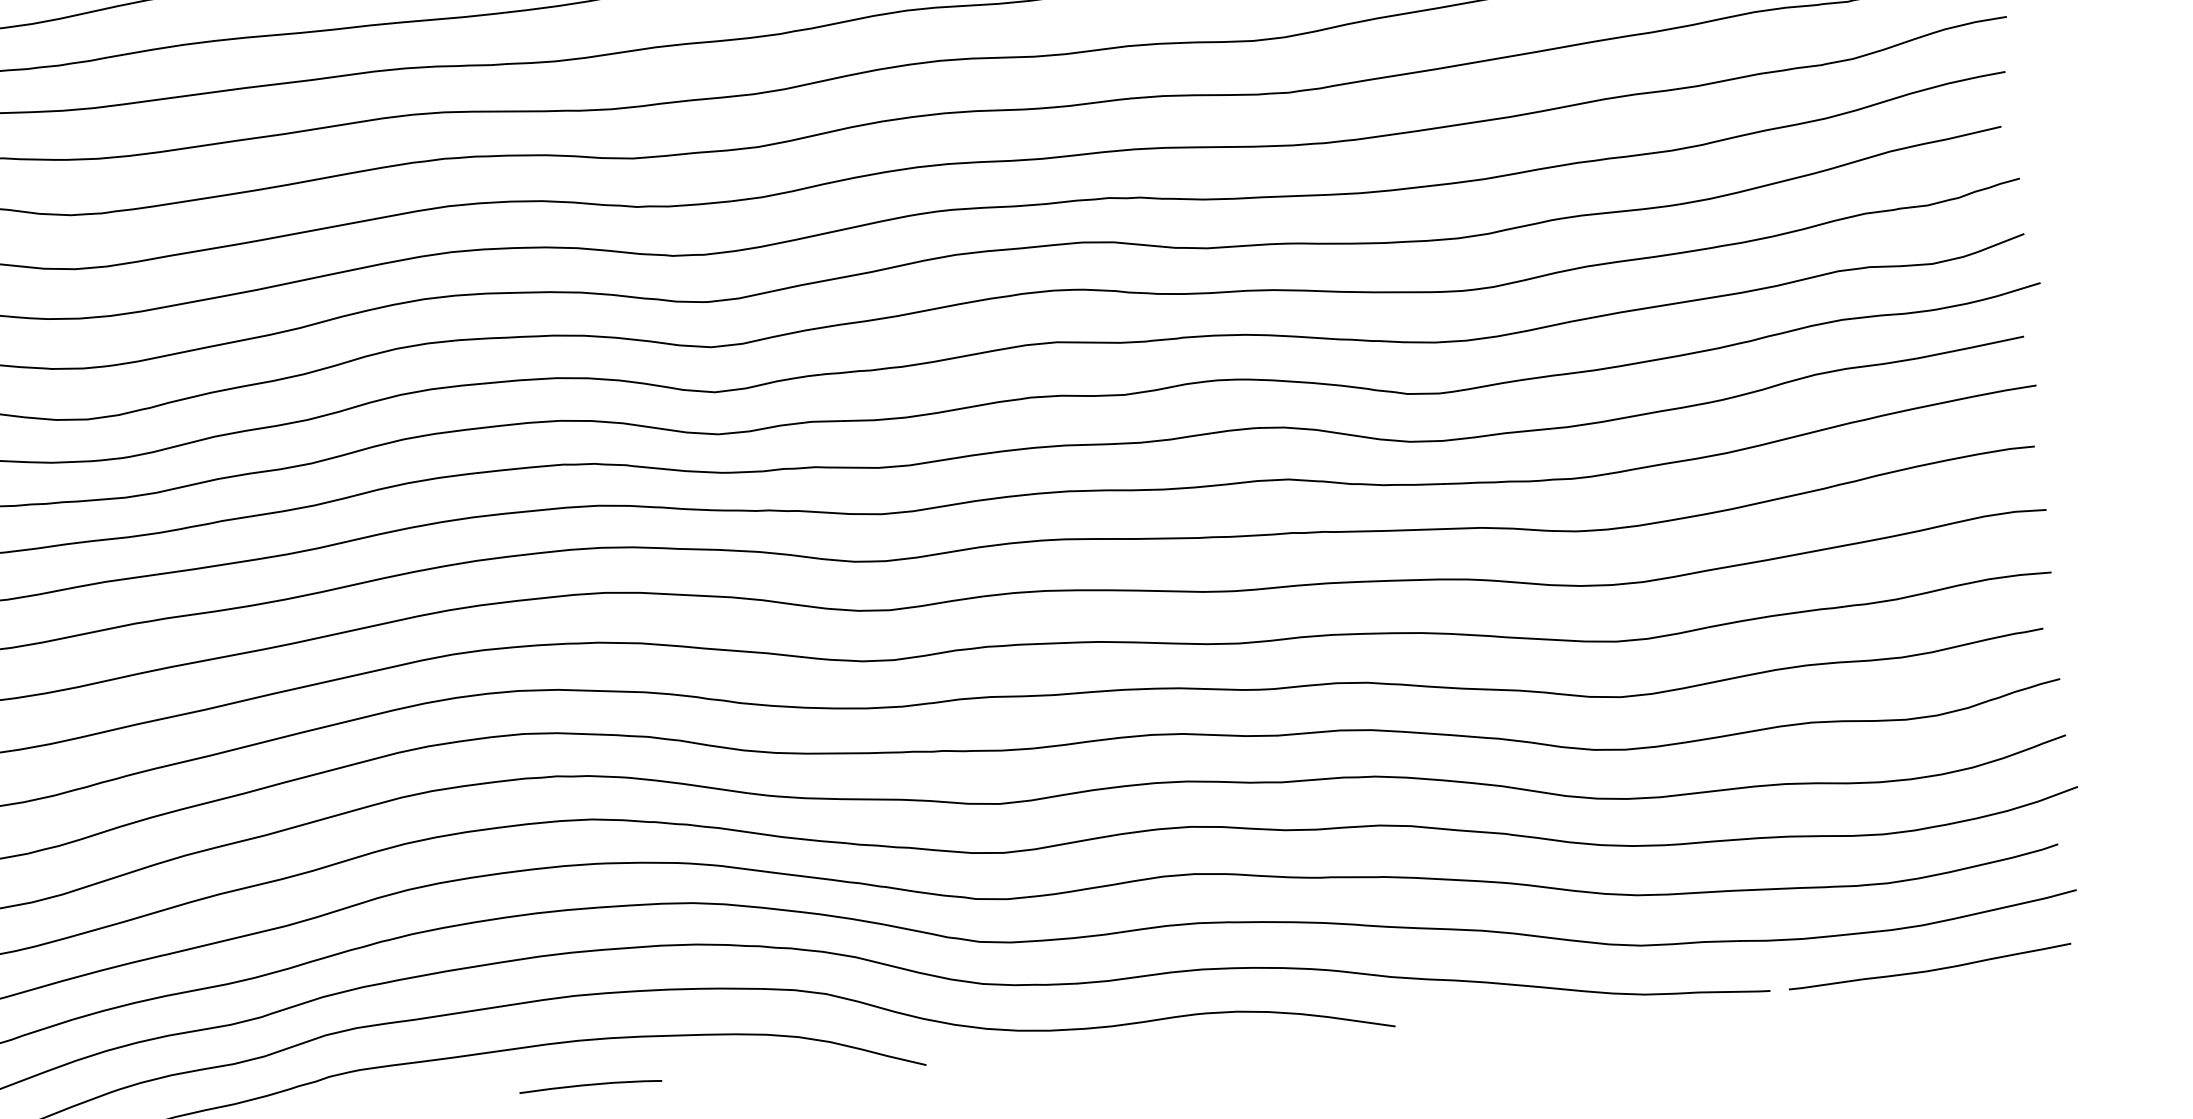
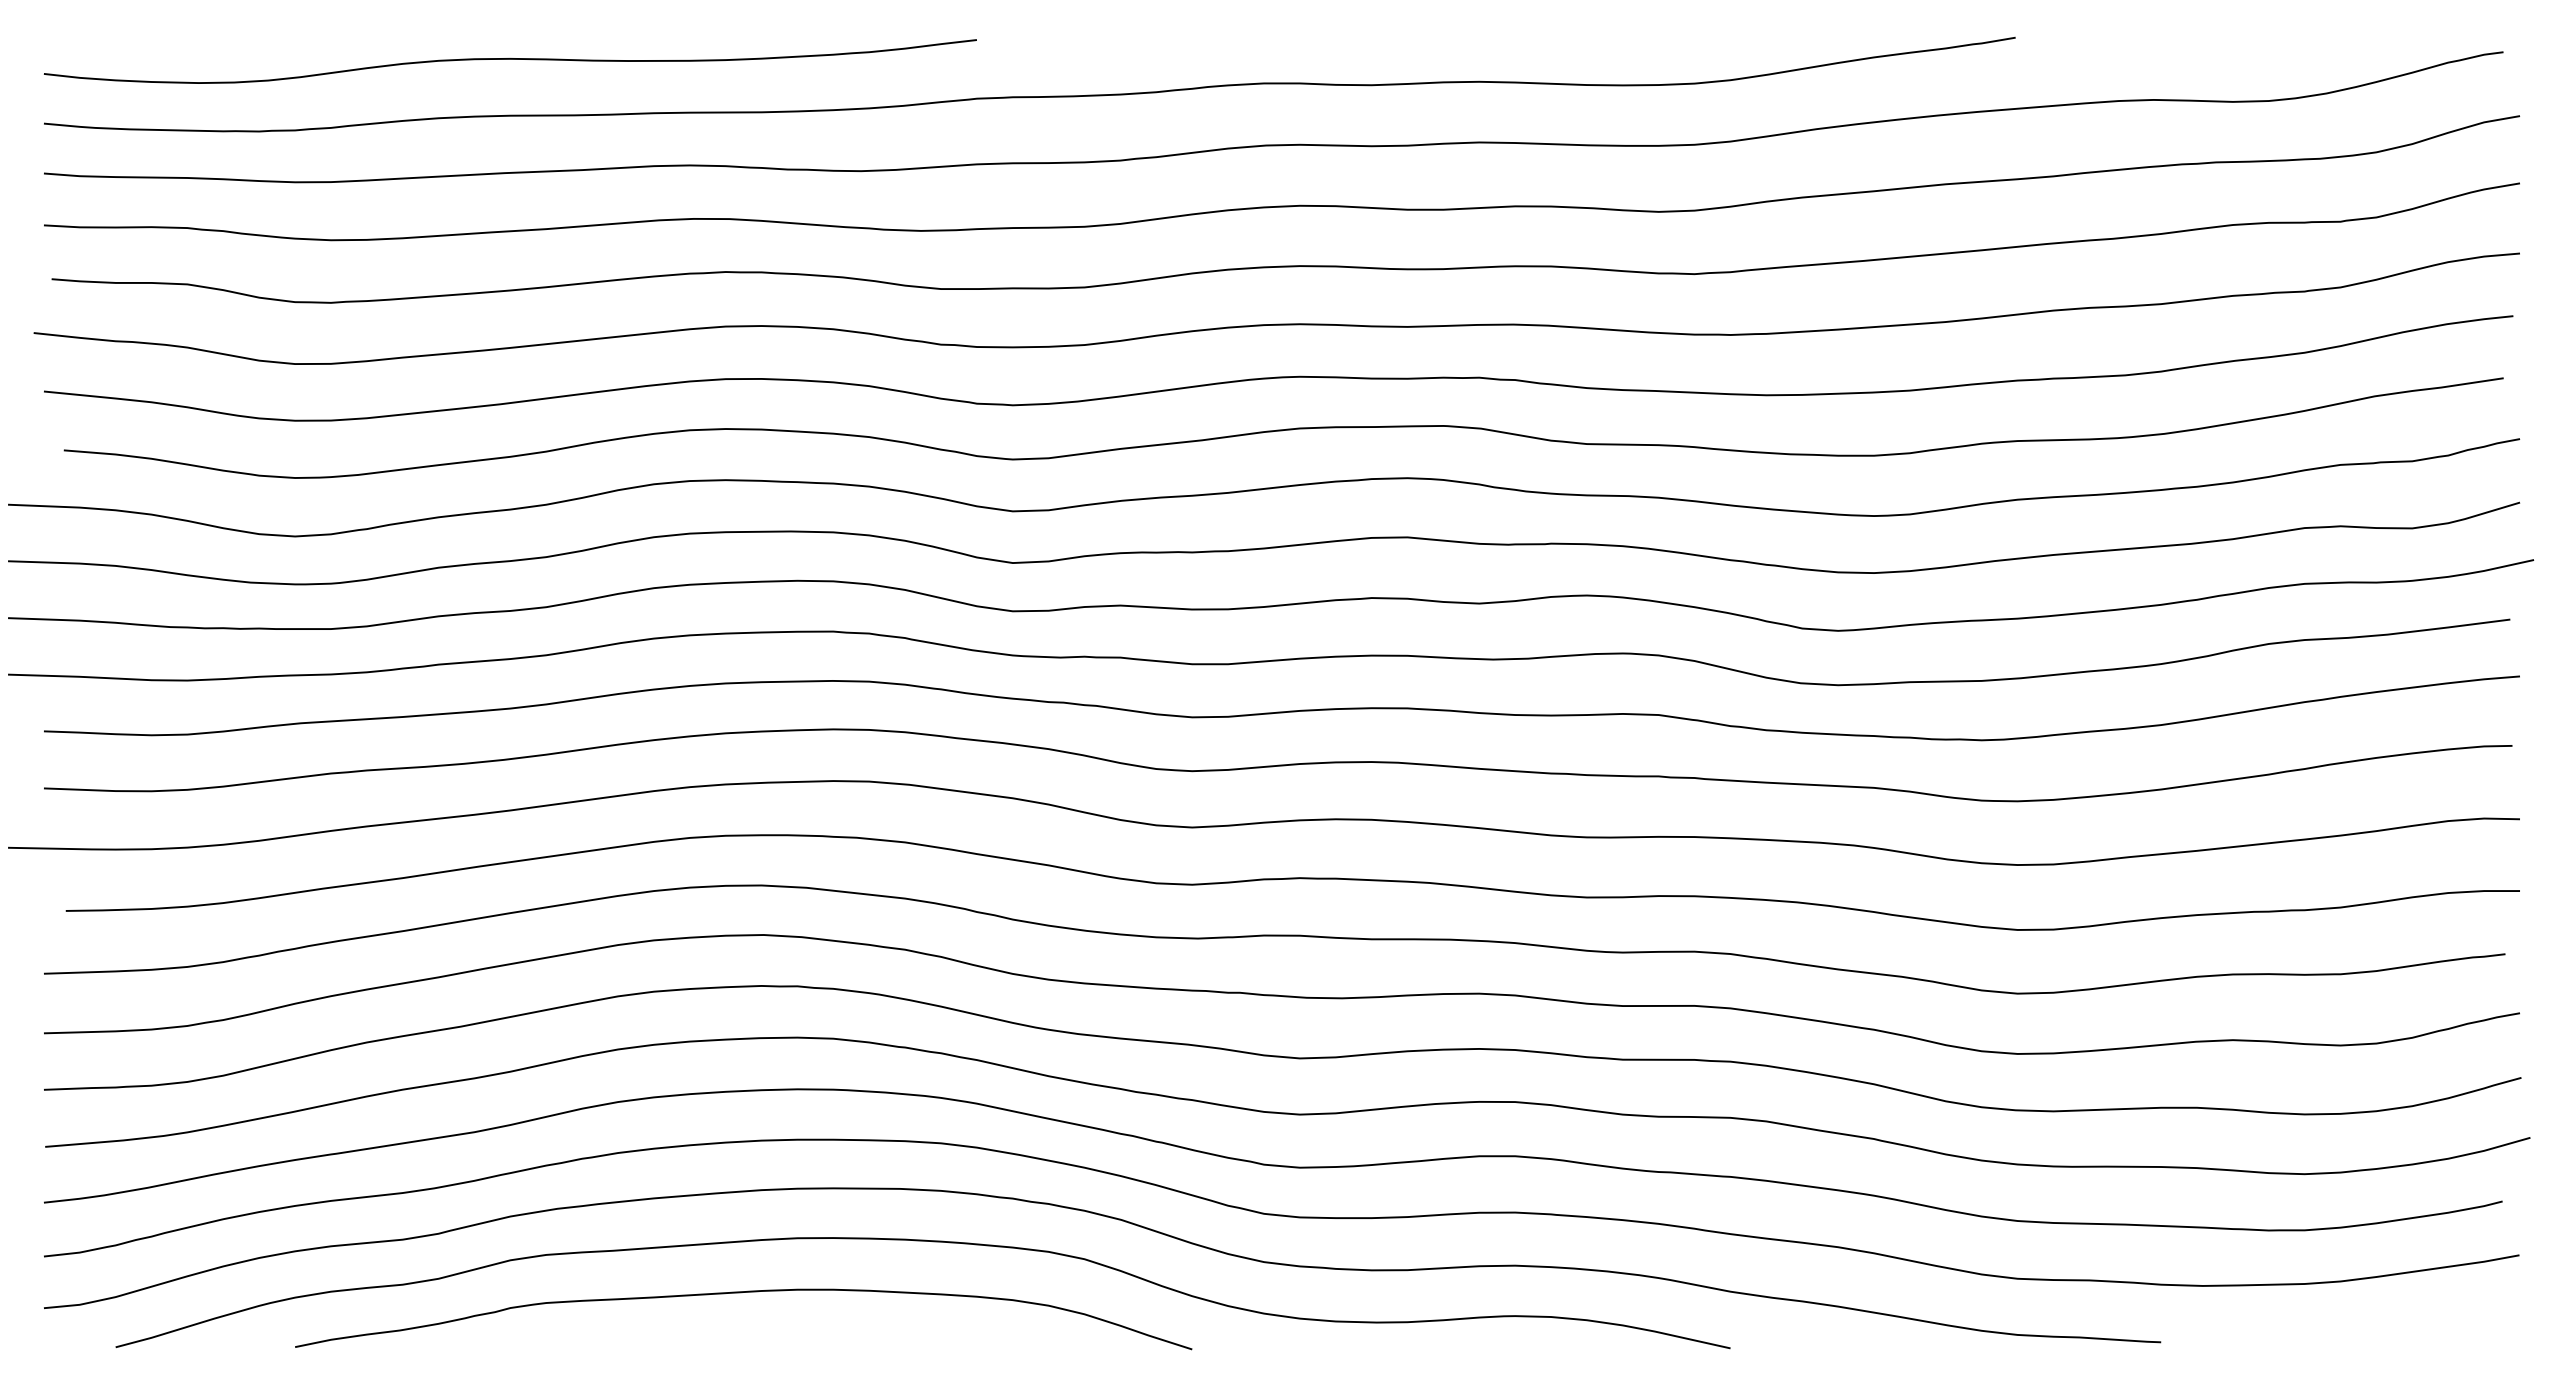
curve: (1932, 969) -> (2347, 1332), removed
curve: (590, 1085) -> (807, 1341), removed

